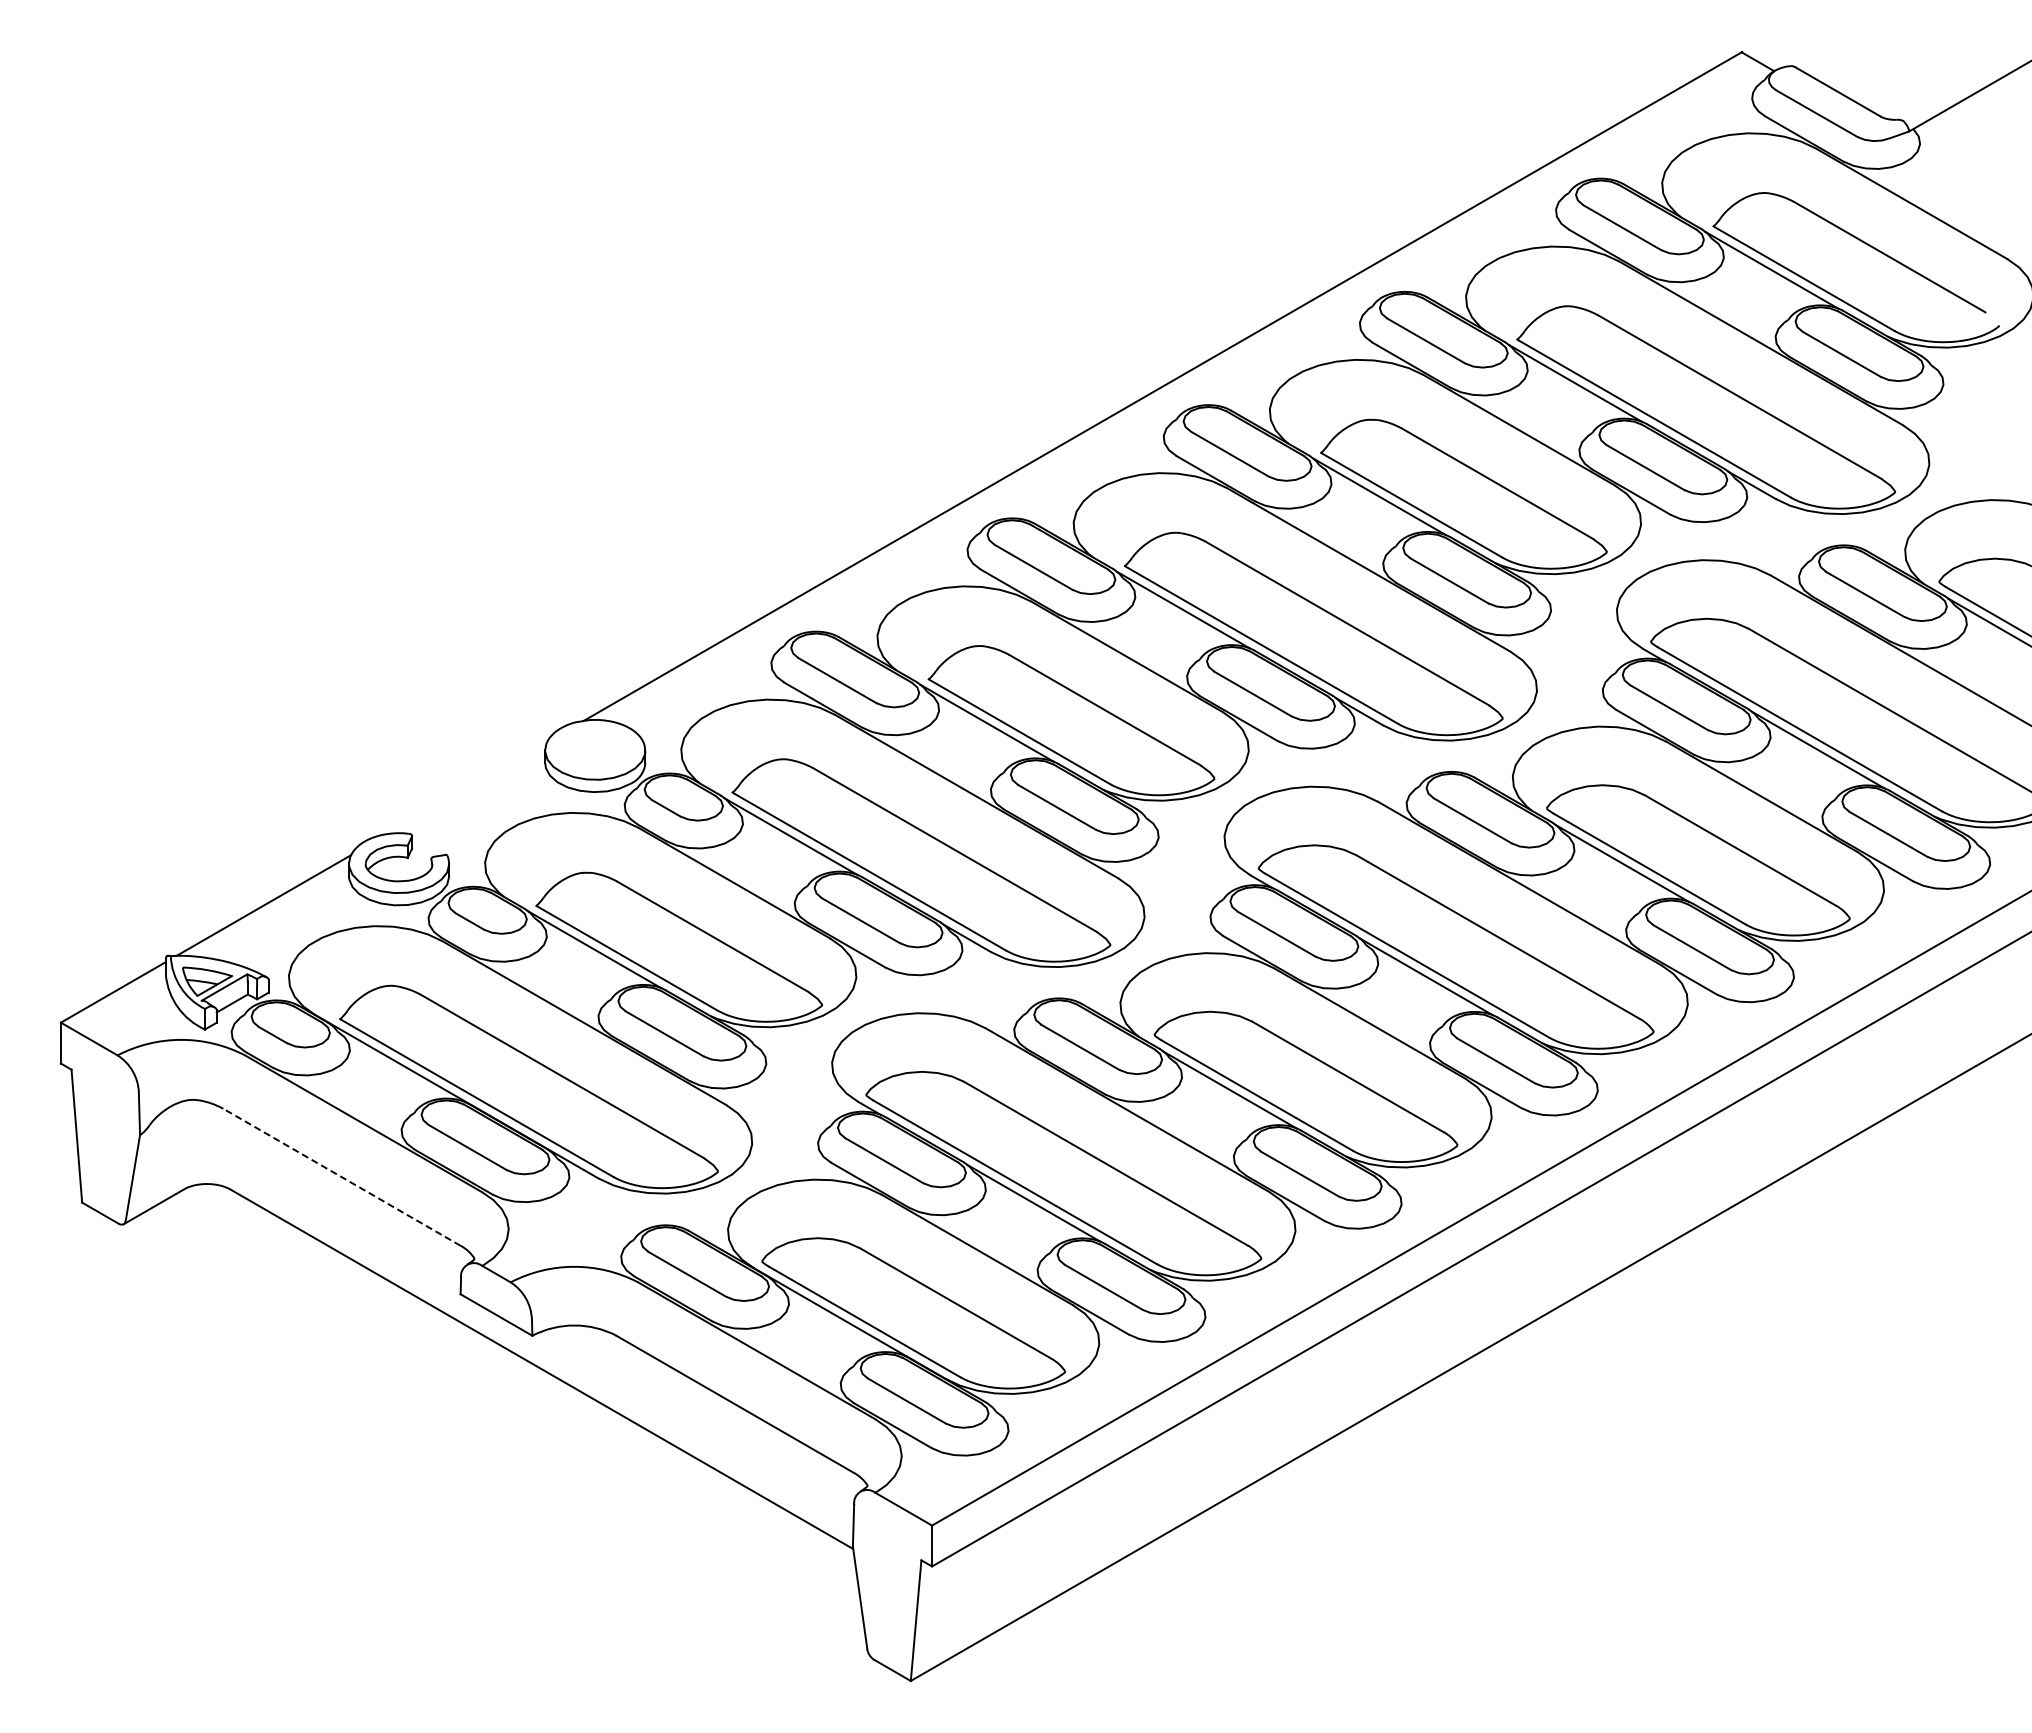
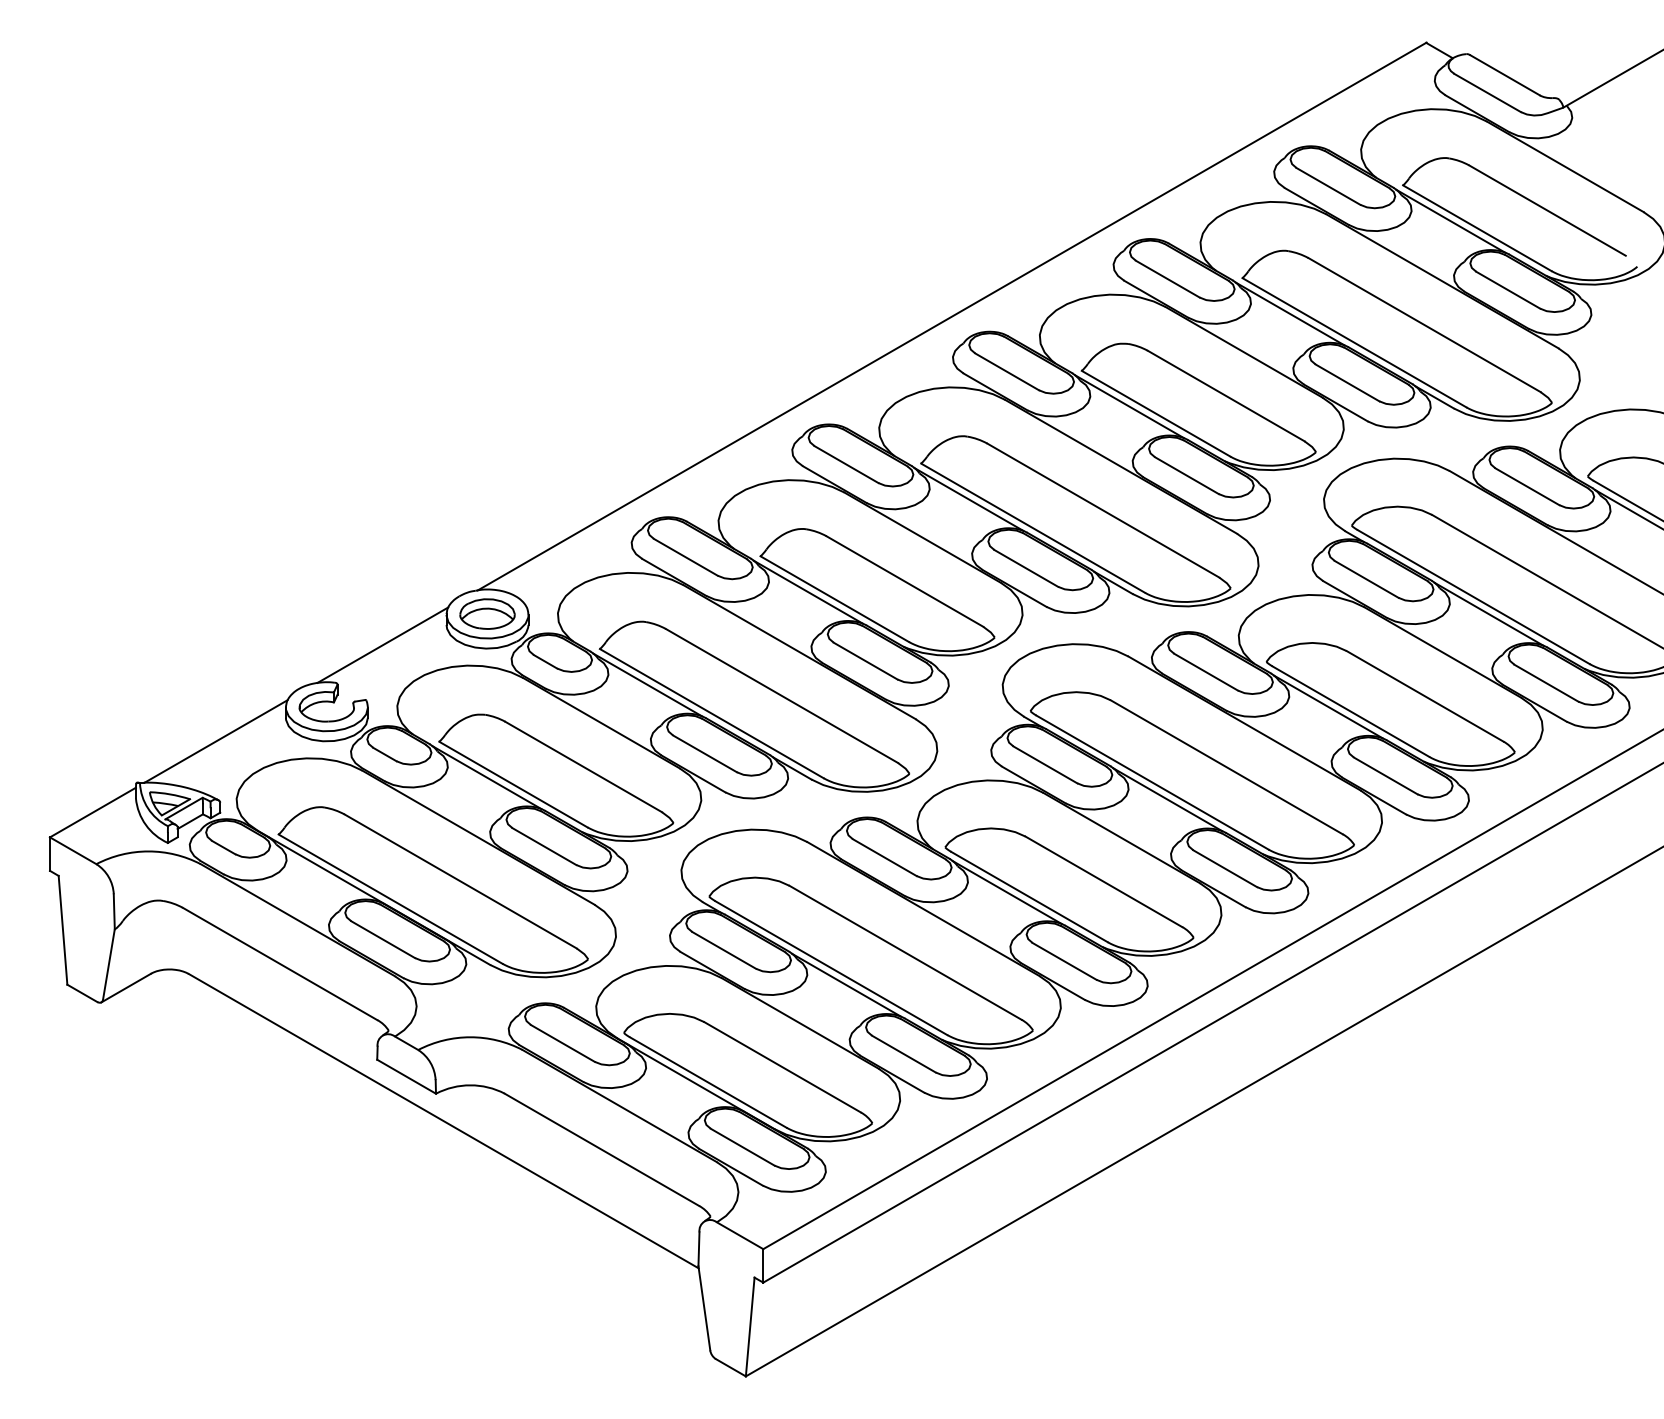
part: (595, 749) -> (487, 613), added
line: (467, 787) -> (382, 644), added
line: (341, 1177) -> (279, 964), dashed -> solid

